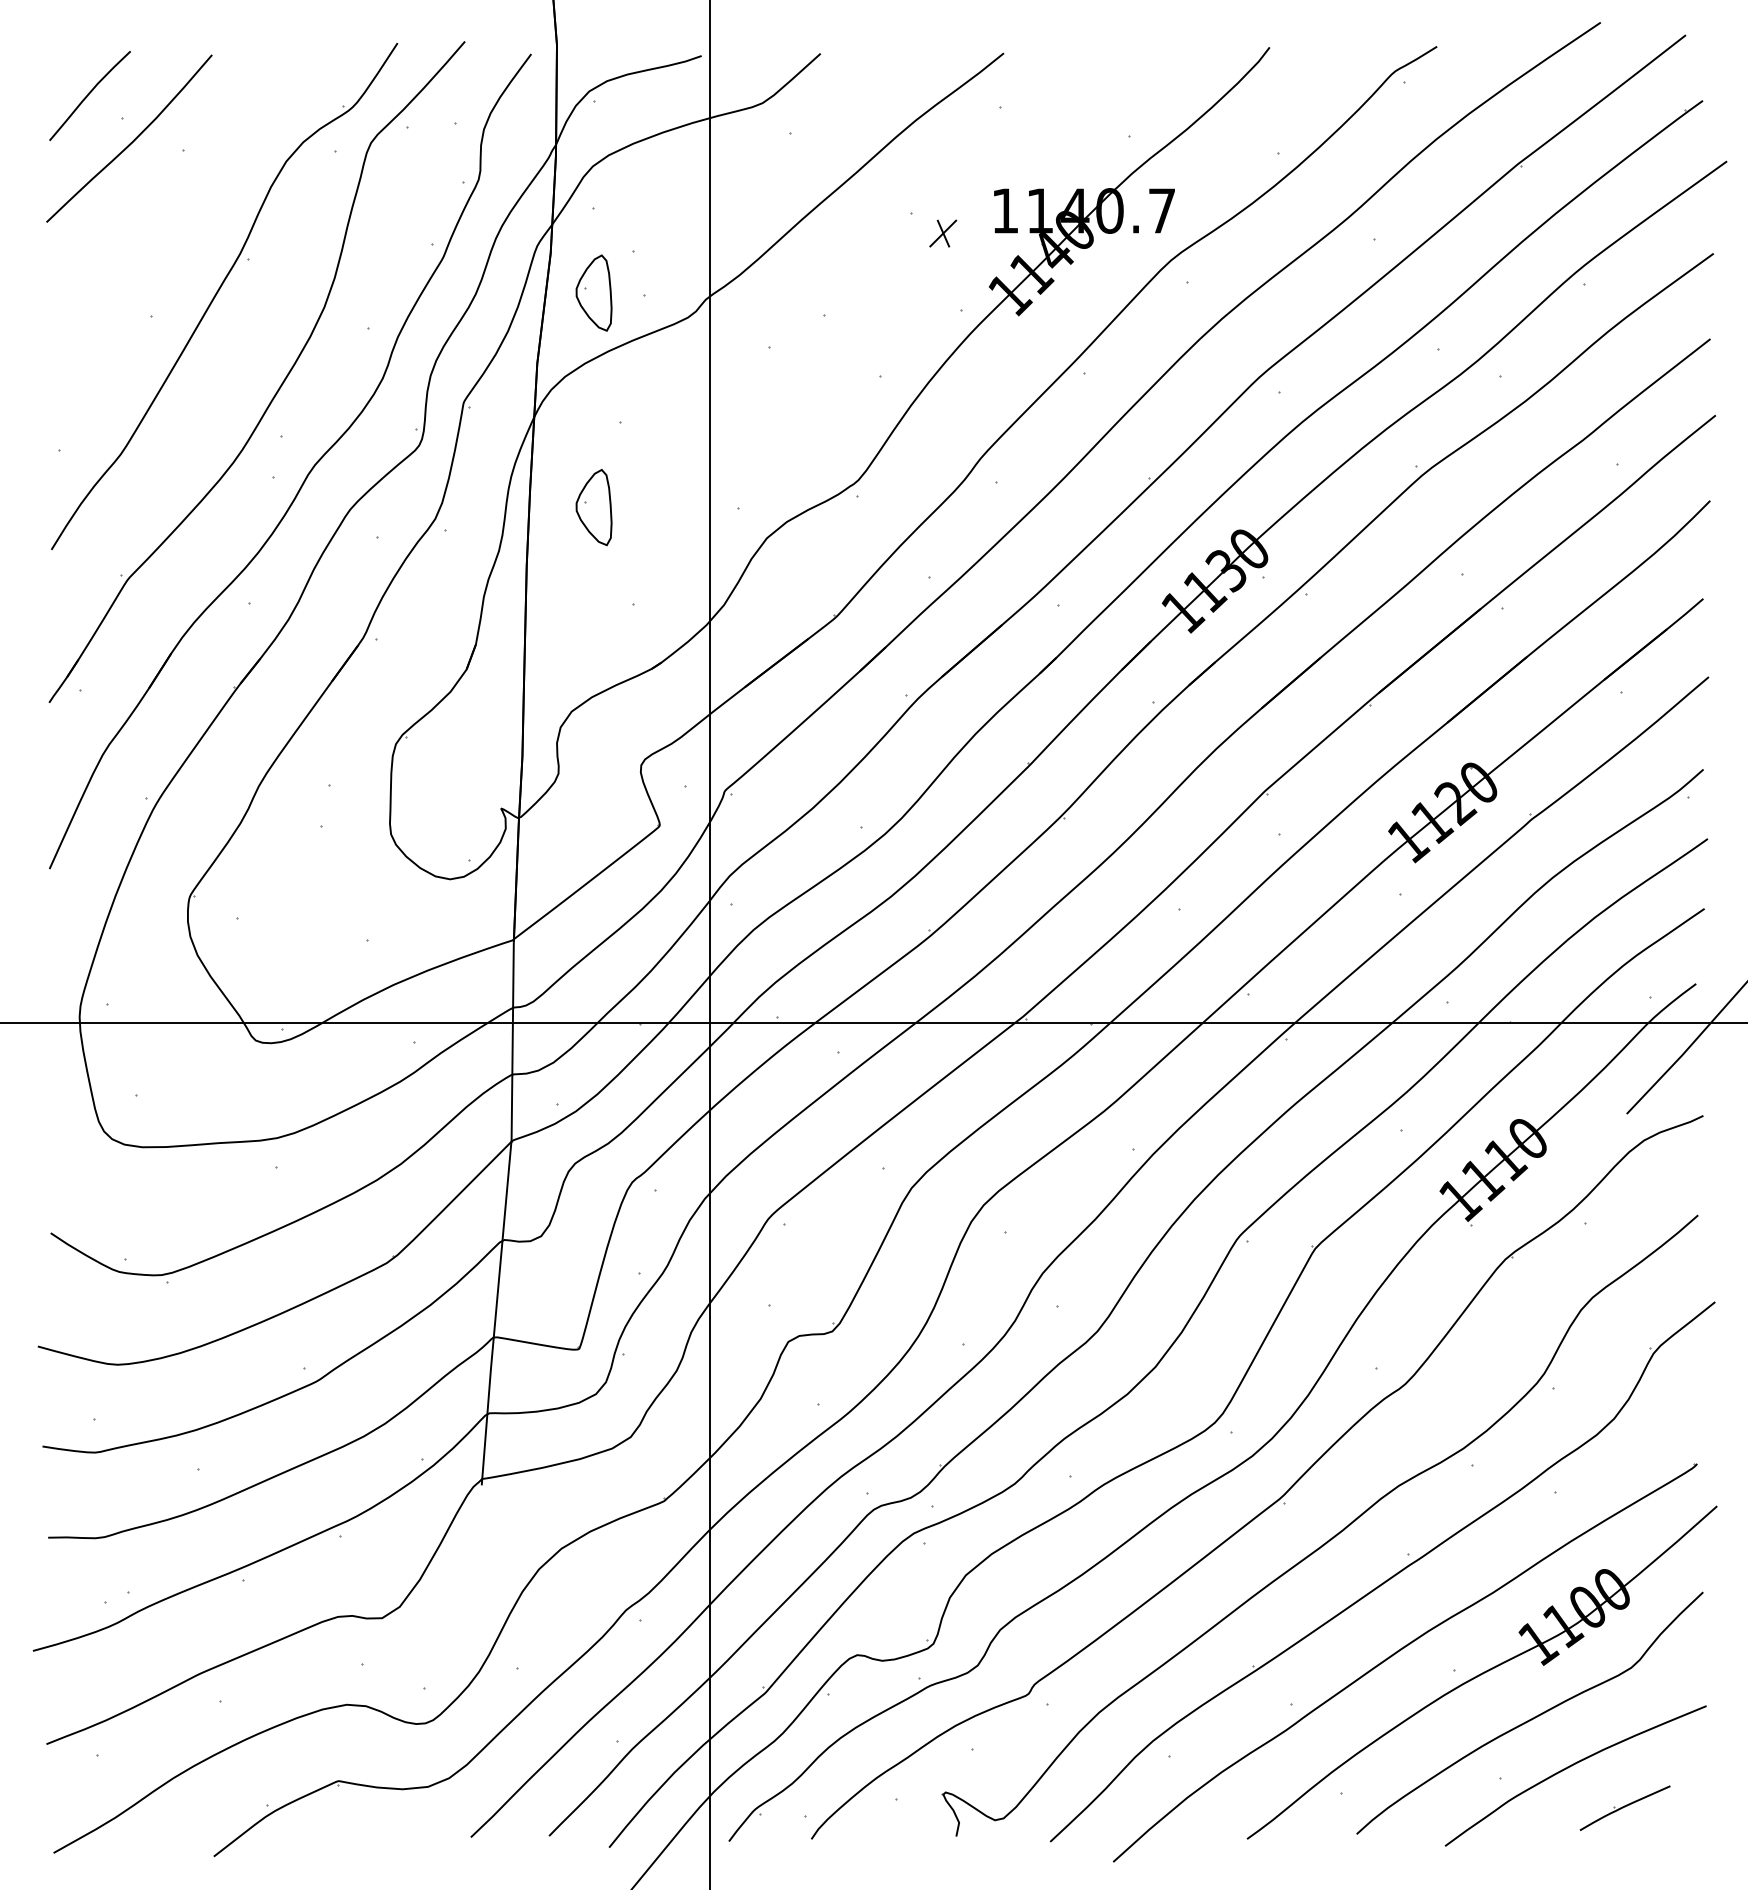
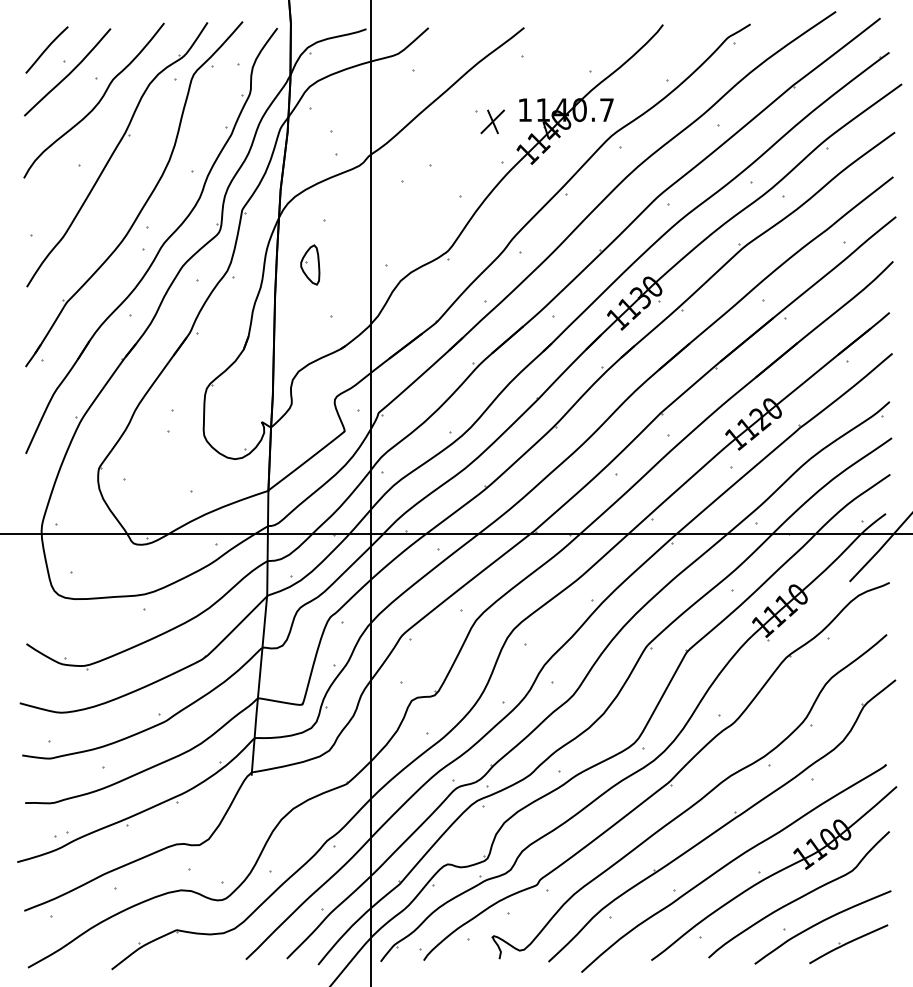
curve: (184, 198) -> (96, 103), added
part: (942, 232) -> (492, 121), size x1.67
part: (594, 292) -> (310, 152), removed
part: (1624, 1808) -> (848, 944), size x1.67

